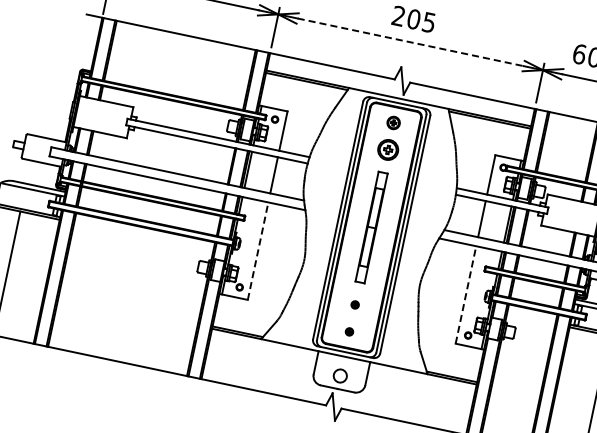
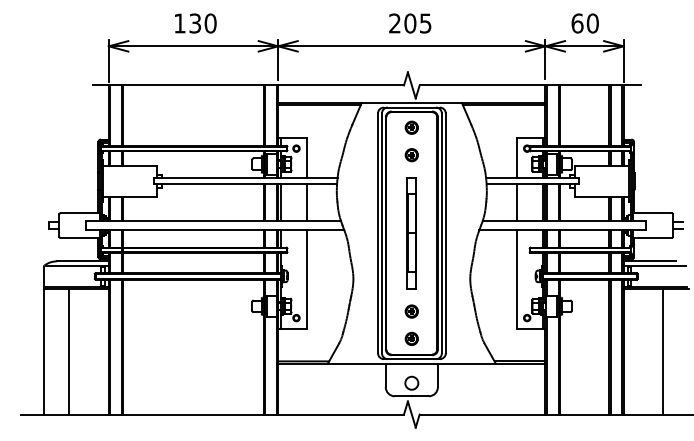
line: (411, 42) -> (412, 46), dashed -> solid
part: (387, 150) -> (411, 155), size x0.62
line: (257, 250) -> (306, 278), dashed -> solid
line: (465, 294) -> (516, 278), dashed -> solid
part: (354, 304) -> (411, 311), size x1.67
part: (349, 331) -> (411, 338), size x1.67

